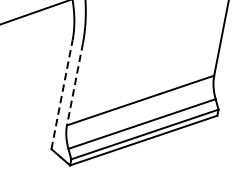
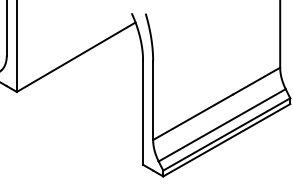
line: (75, 85) -> (153, 101), dashed -> solid
line: (62, 94) -> (143, 112), dashed -> solid

